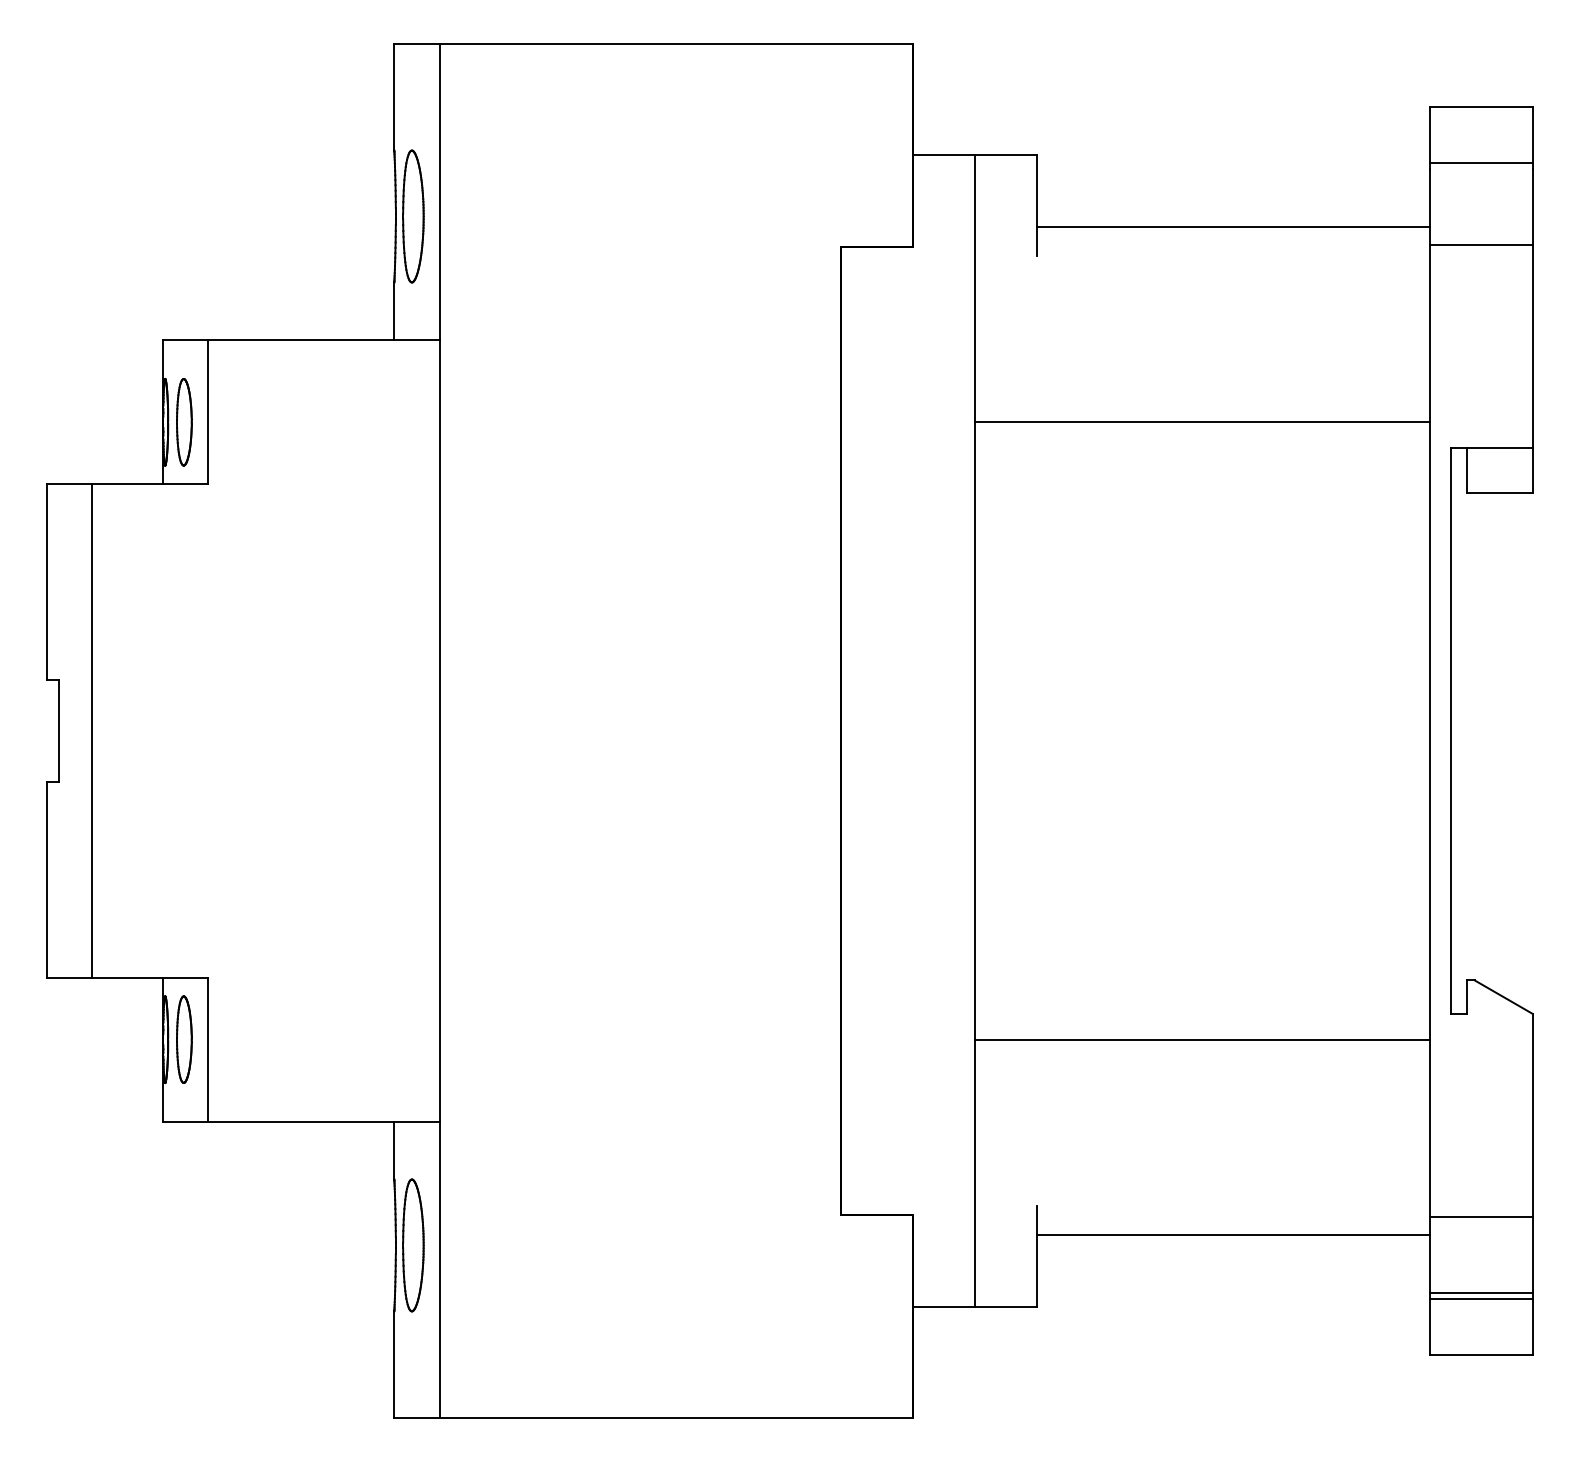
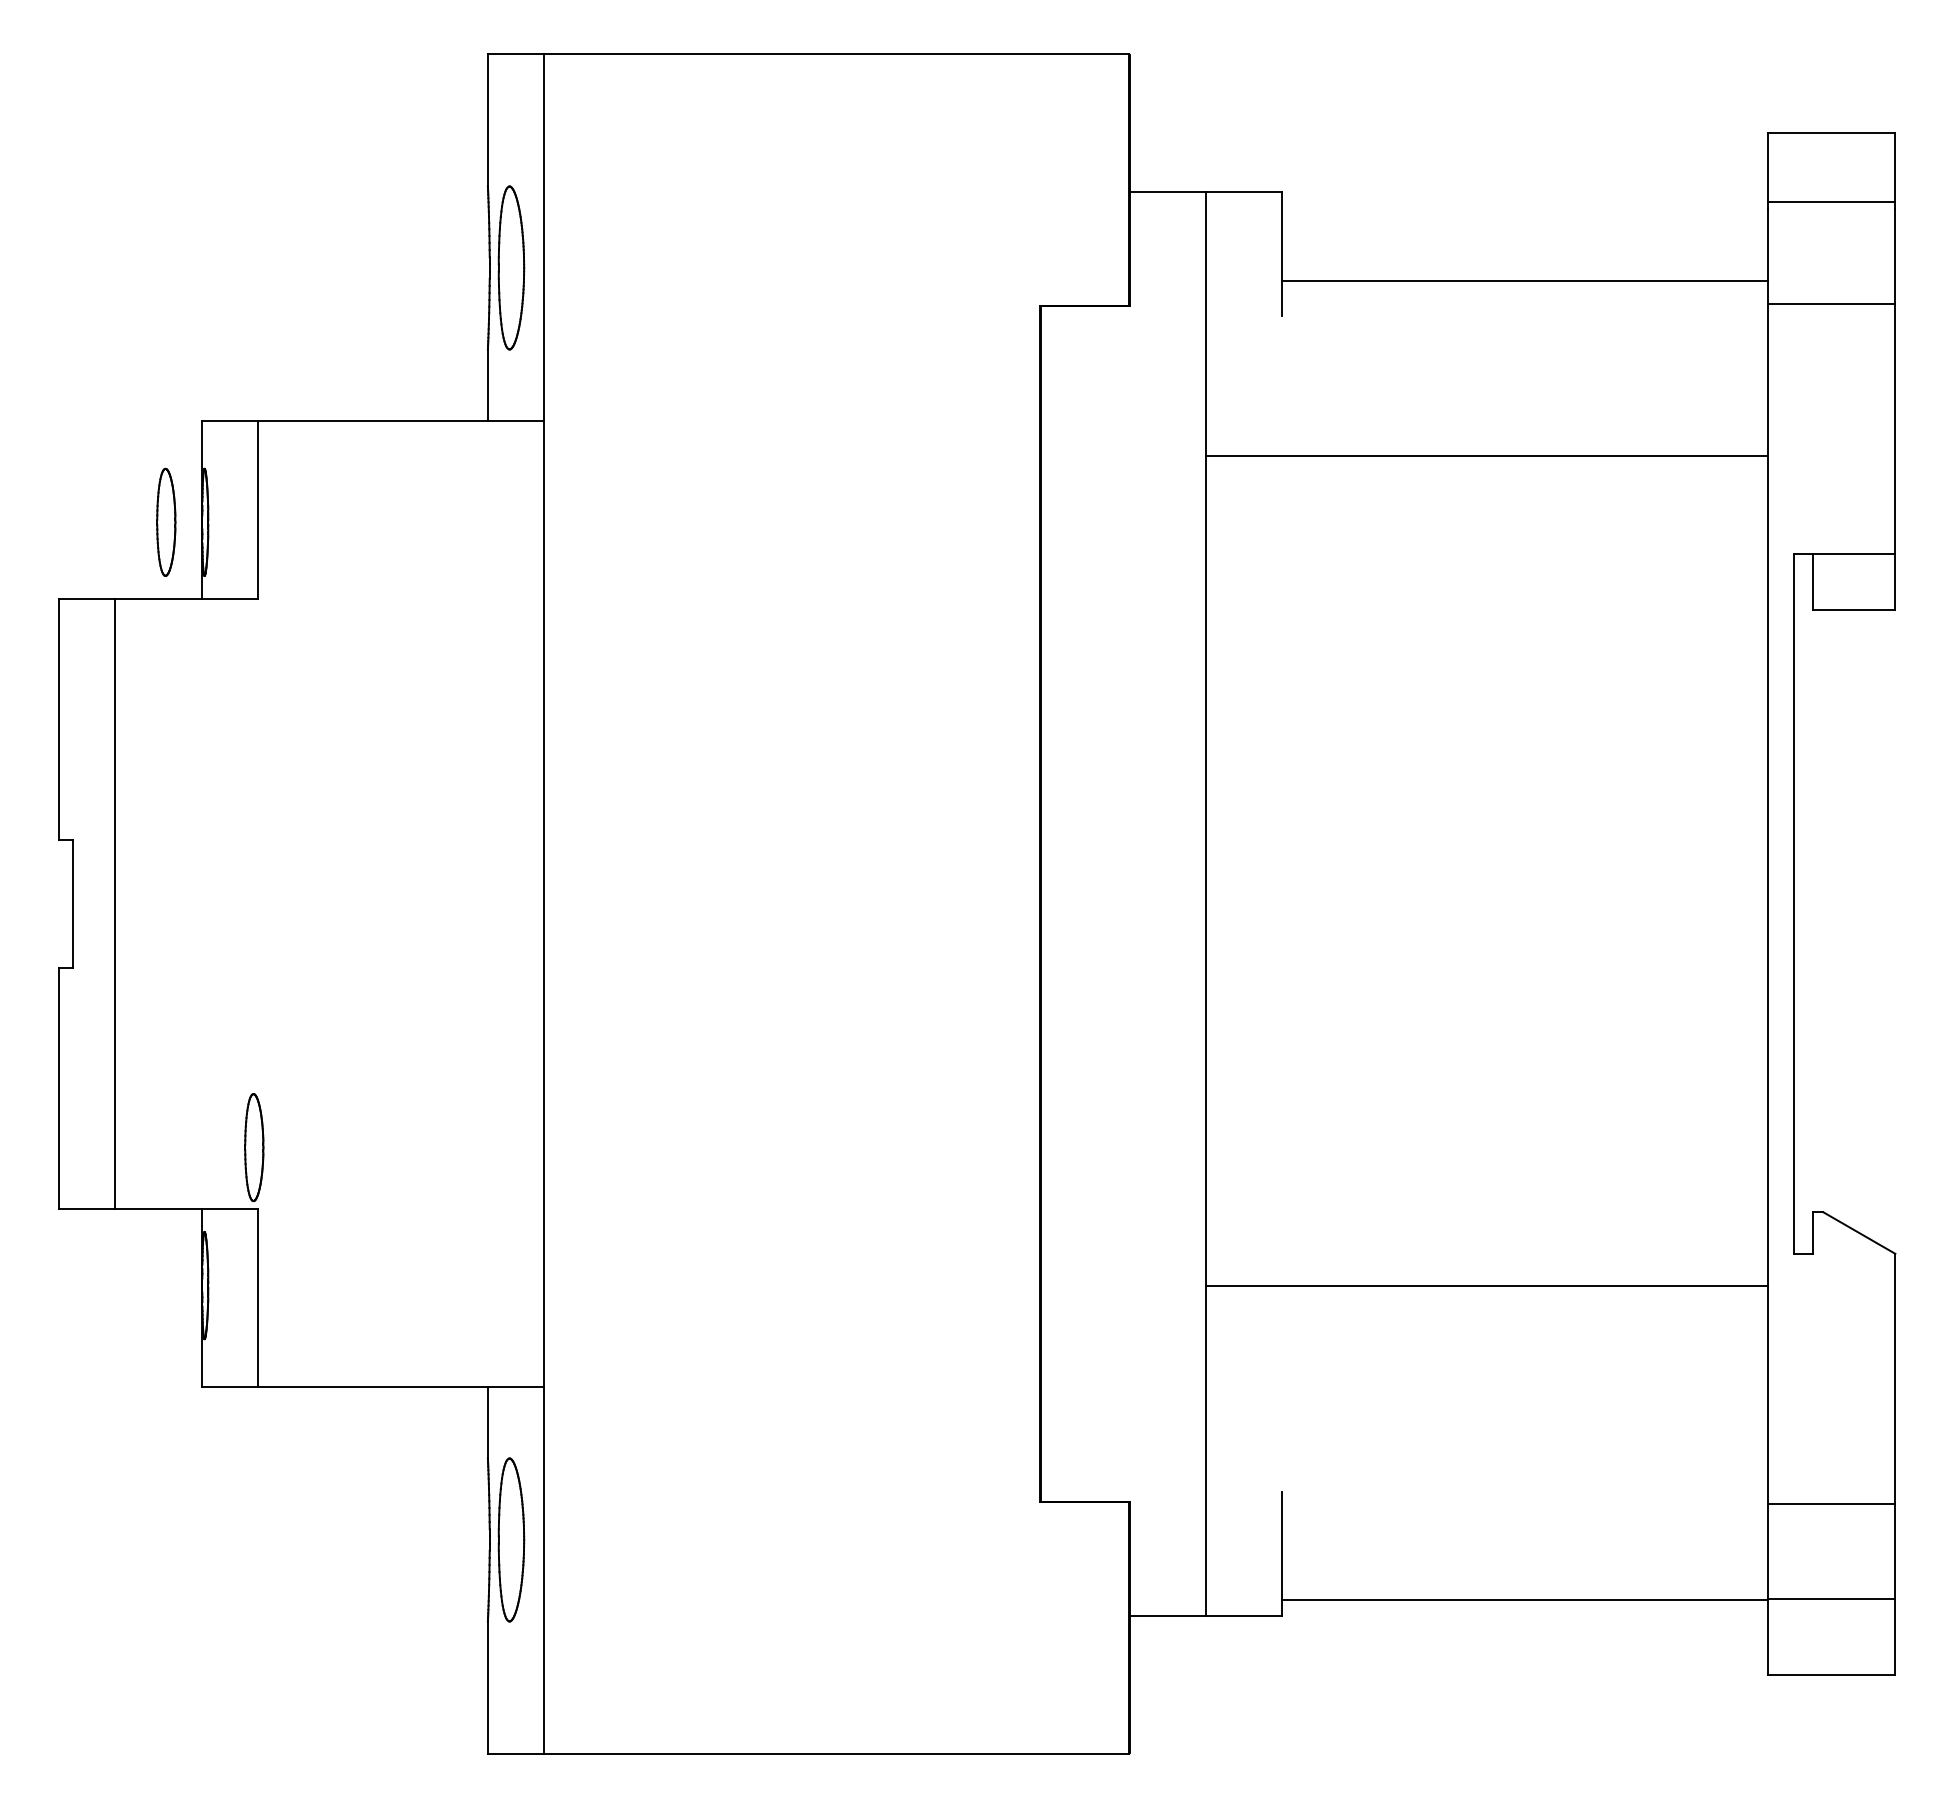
part: (184, 421) -> (166, 521), moved
line: (1202, 422) -> (1486, 456), moved
part: (184, 1039) -> (254, 1147), moved
line: (1233, 1235) -> (1525, 1600), moved
line: (1481, 1299) -> (1831, 1606), removed

